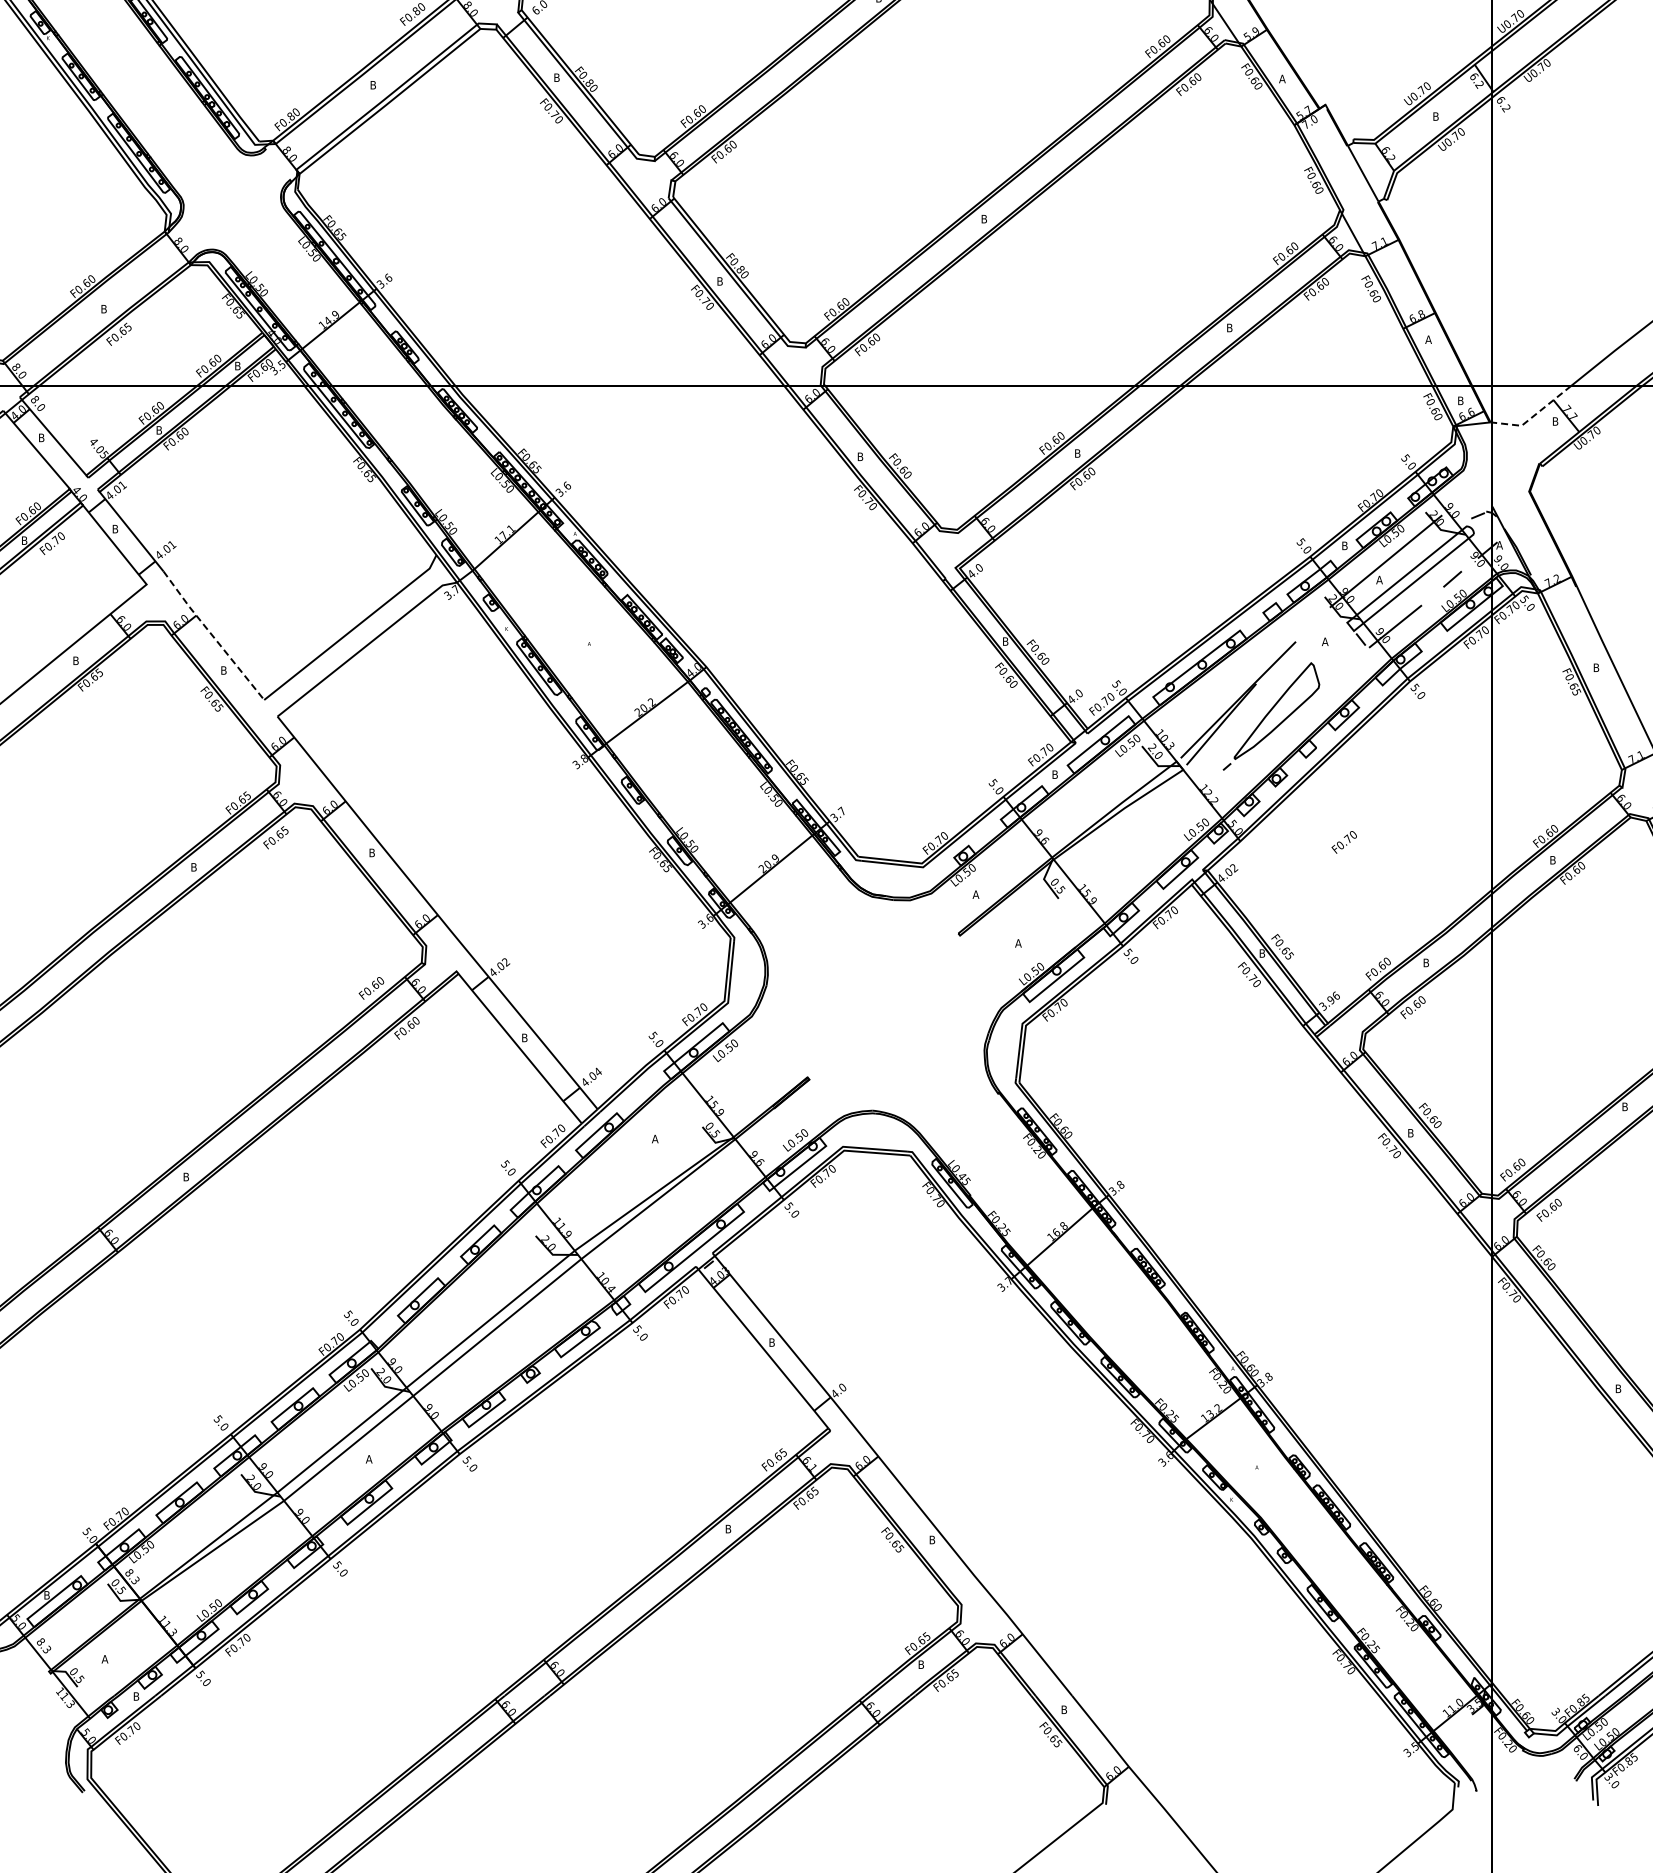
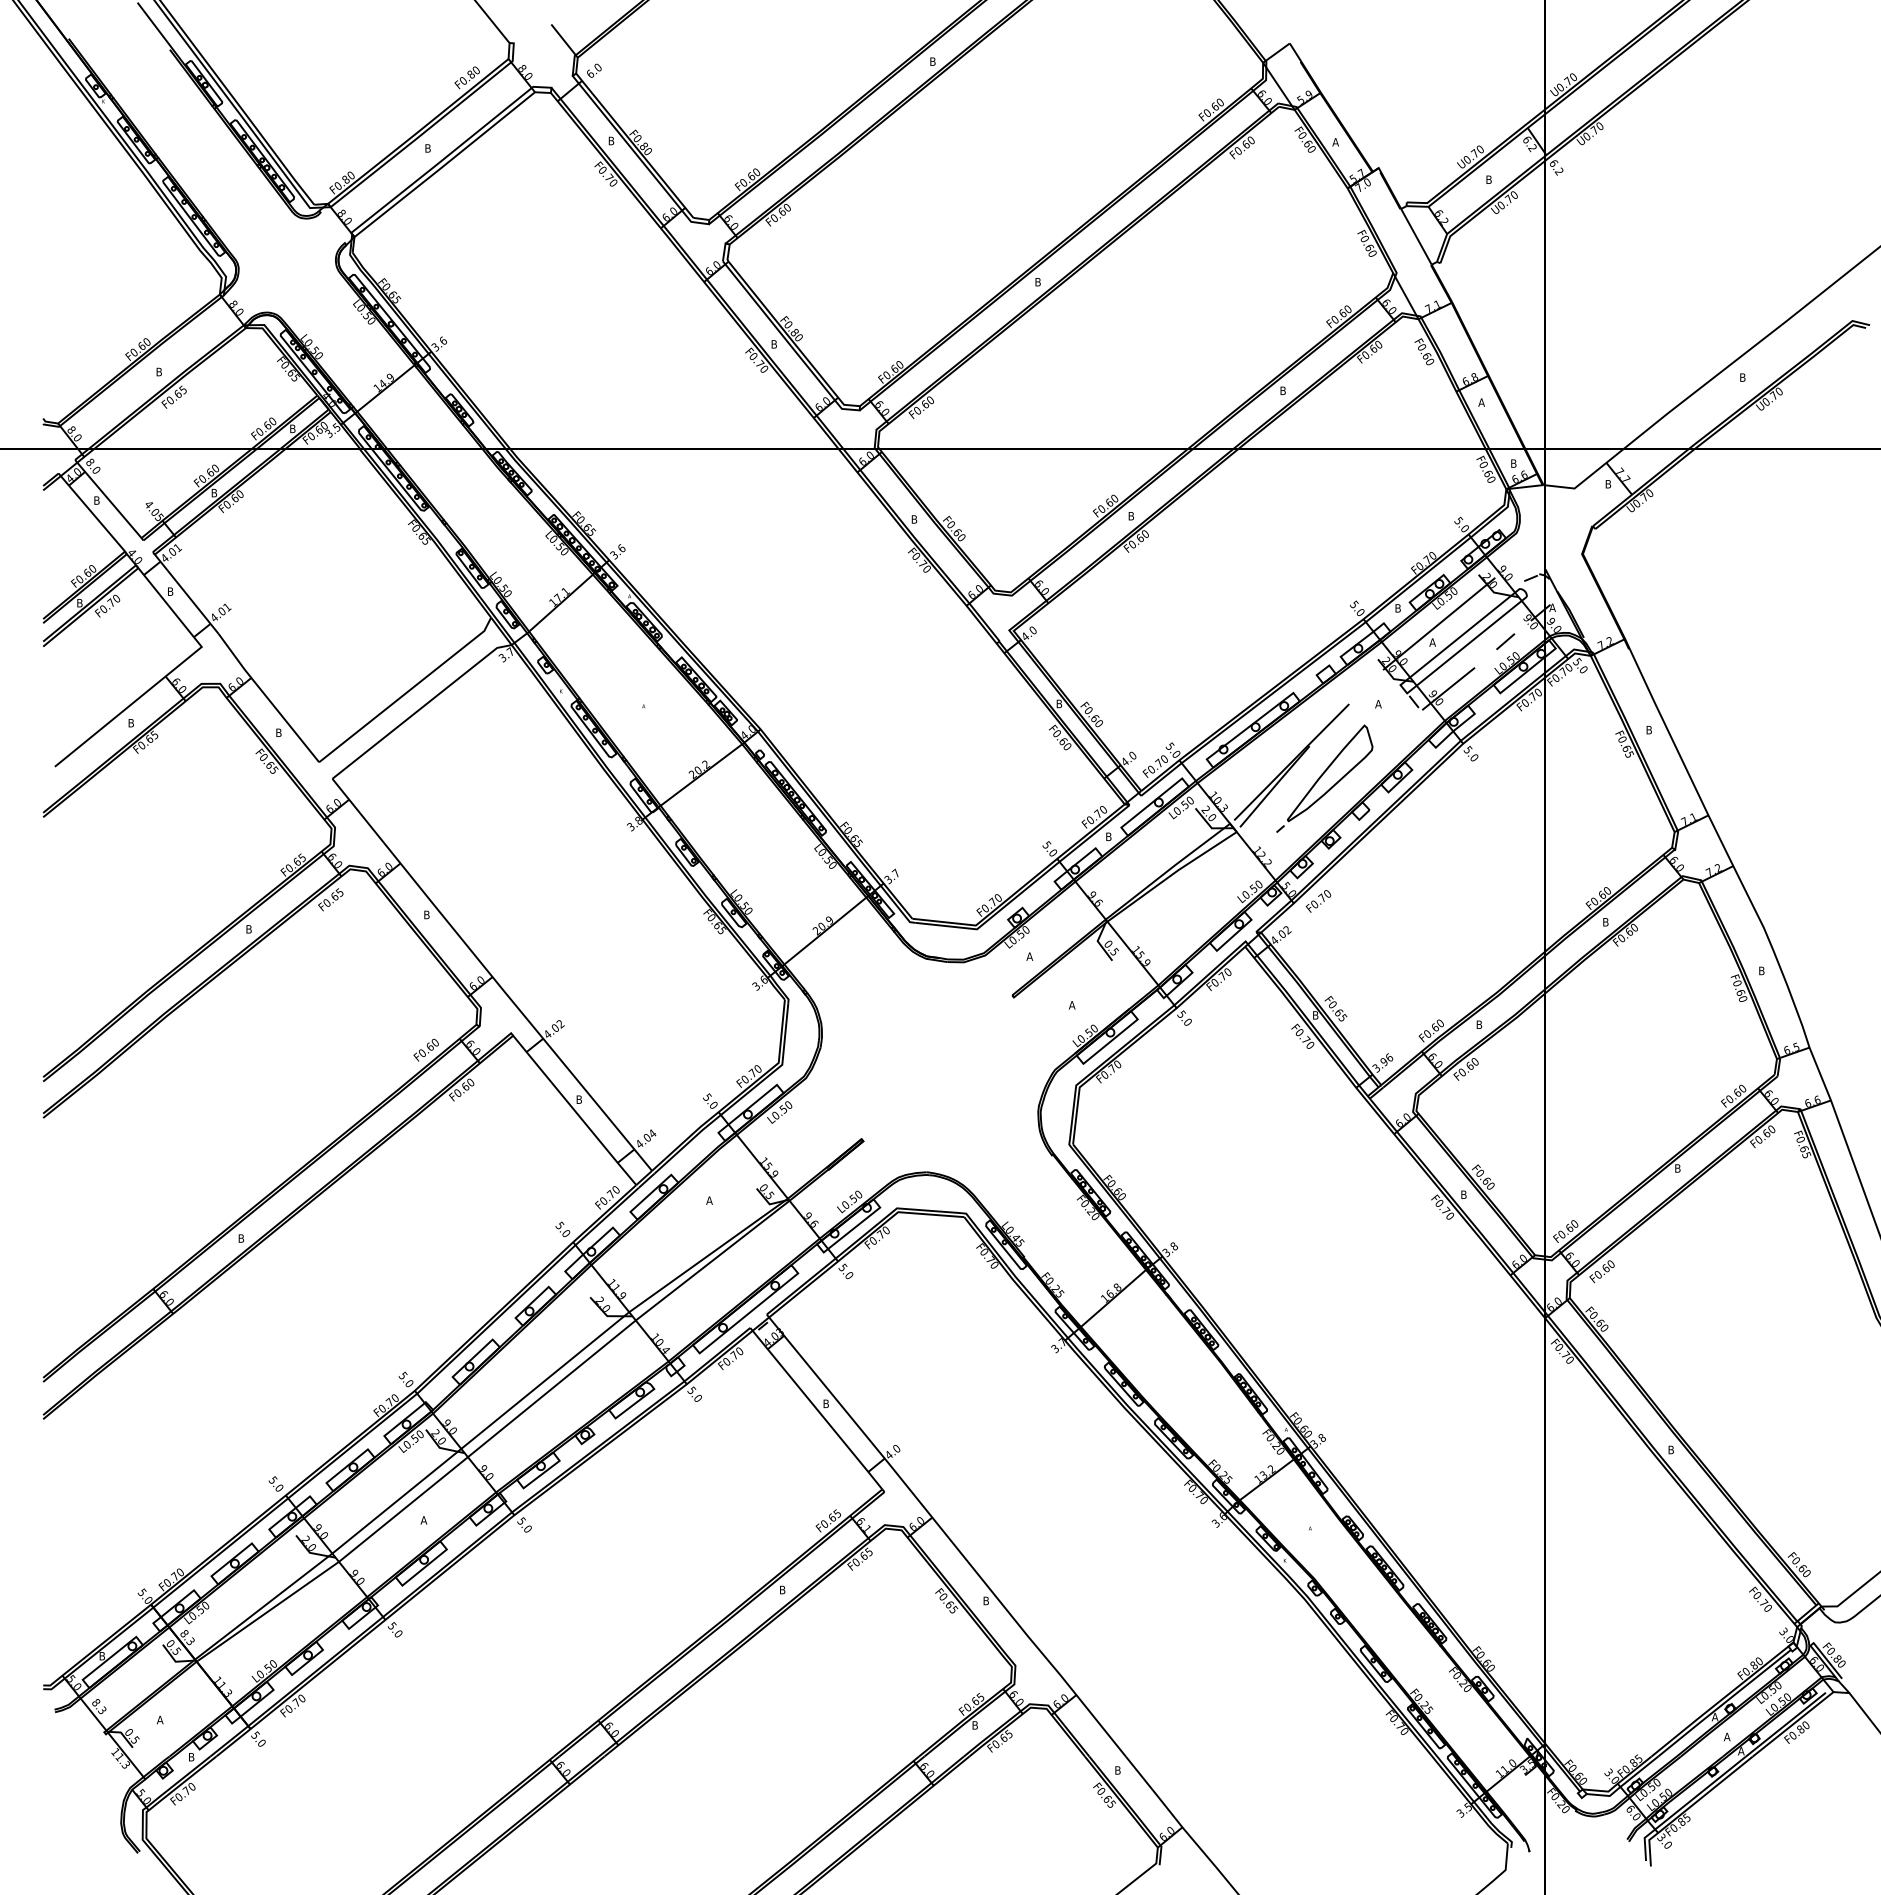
line: (1534, 414) -> (1587, 477), dashed -> solid
line: (212, 636) -> (267, 698), dashed -> solid
text: (1344, 842) -> (1318, 901), moved

